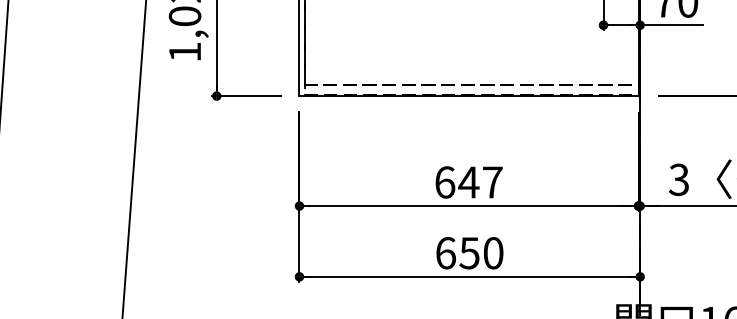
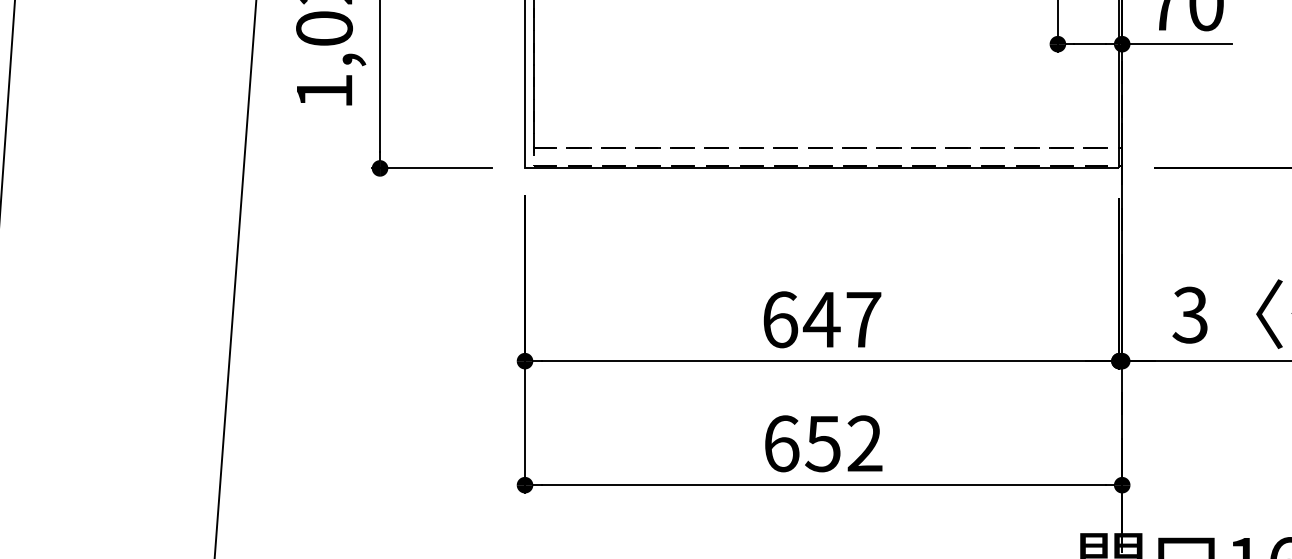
text: (493, 253) -> (865, 444), 650 -> 652

